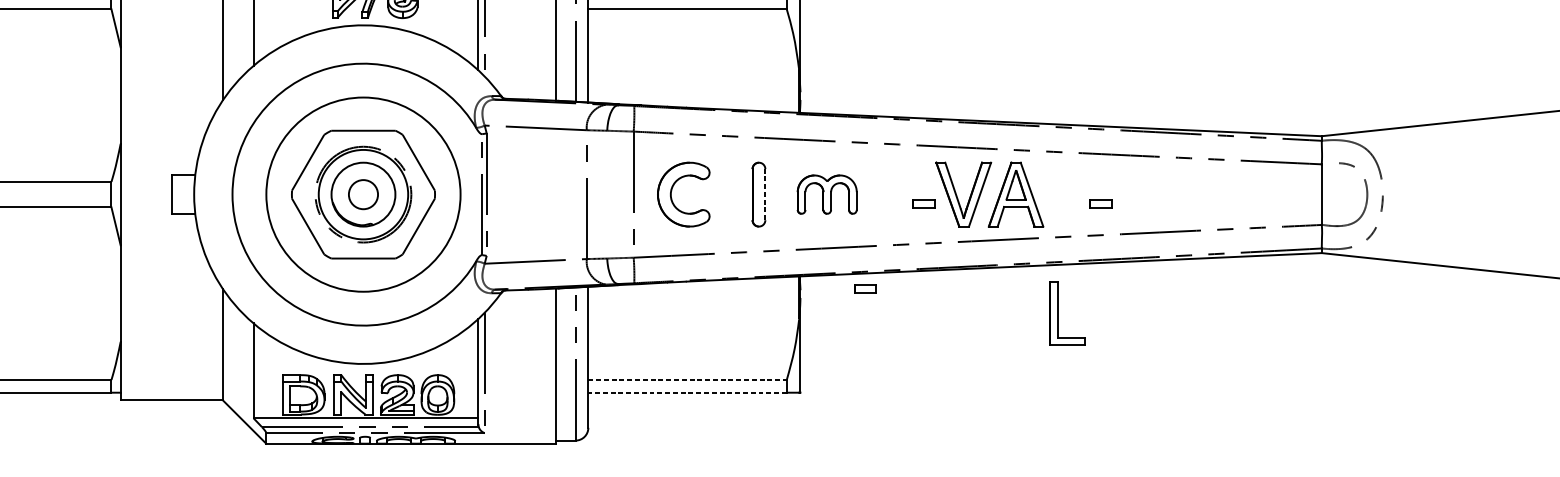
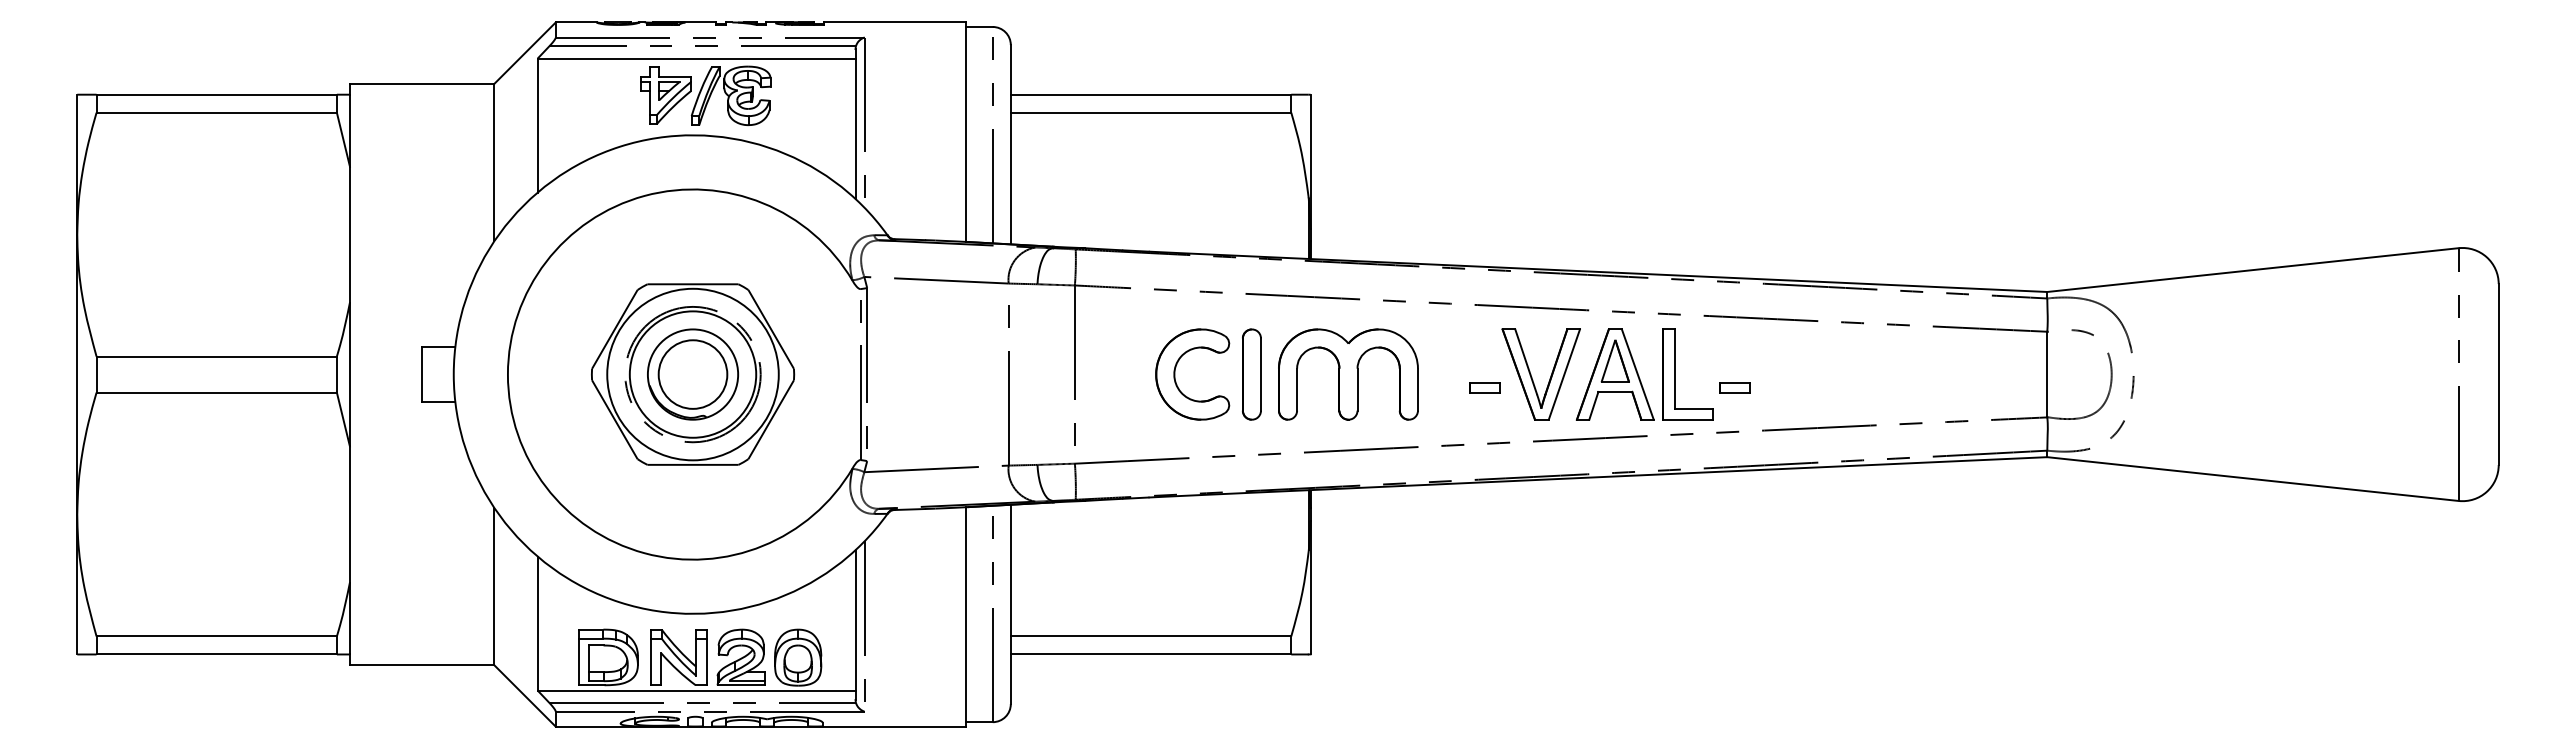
circle: (363, 194) -> (692, 374), size x0.62
circle: (363, 194) -> (692, 374), size x1.67
part: (671, 194) -> (1175, 374), moved
line: (765, 194) -> (1261, 374), dashed -> solid
part: (827, 194) -> (1348, 374), size x1.67
part: (864, 288) -> (1401, 507), removed
part: (1058, 313) -> (1675, 374), moved
line: (687, 379) -> (1151, 636), dashed -> solid
line: (687, 392) -> (1150, 654), dashed -> solid

